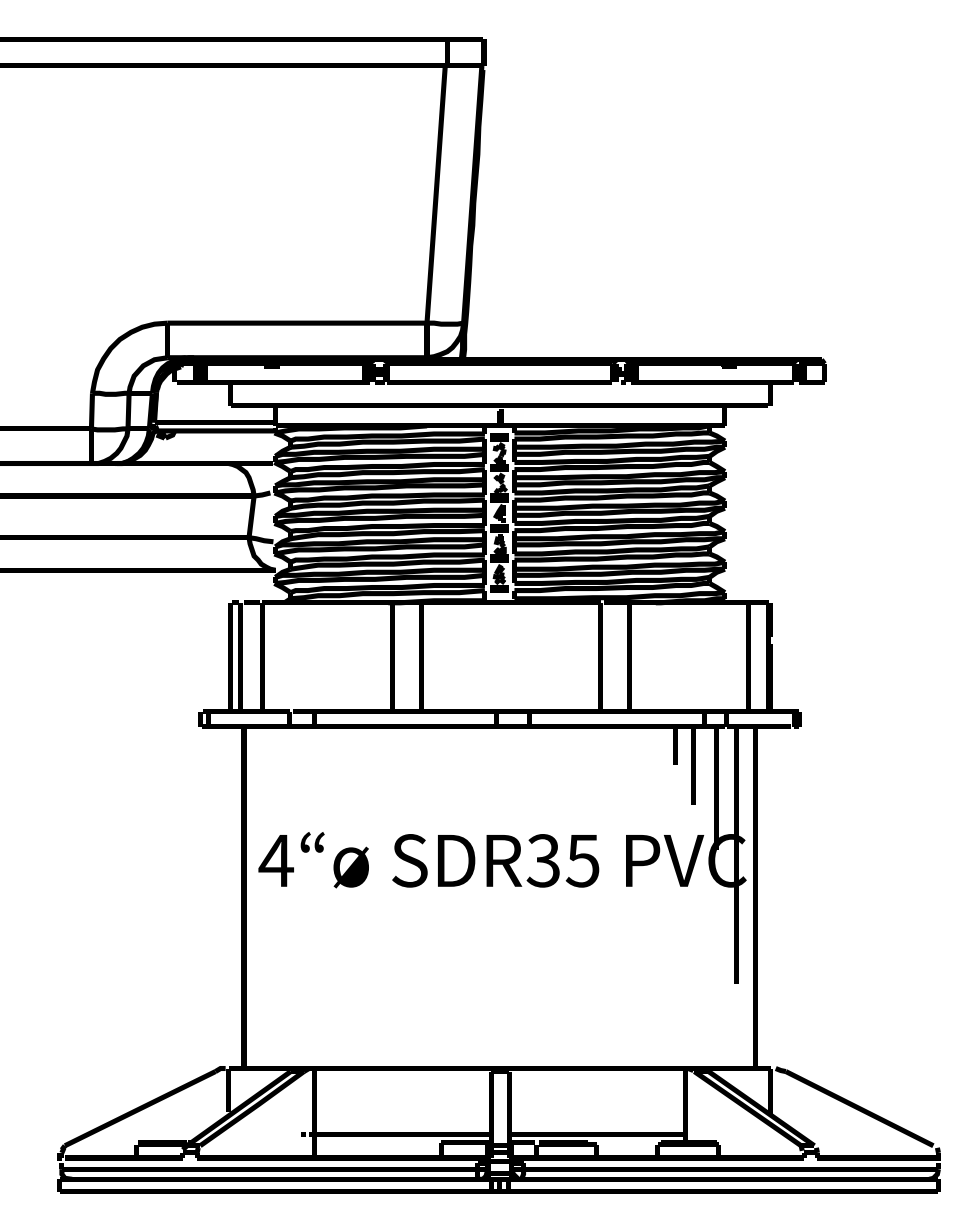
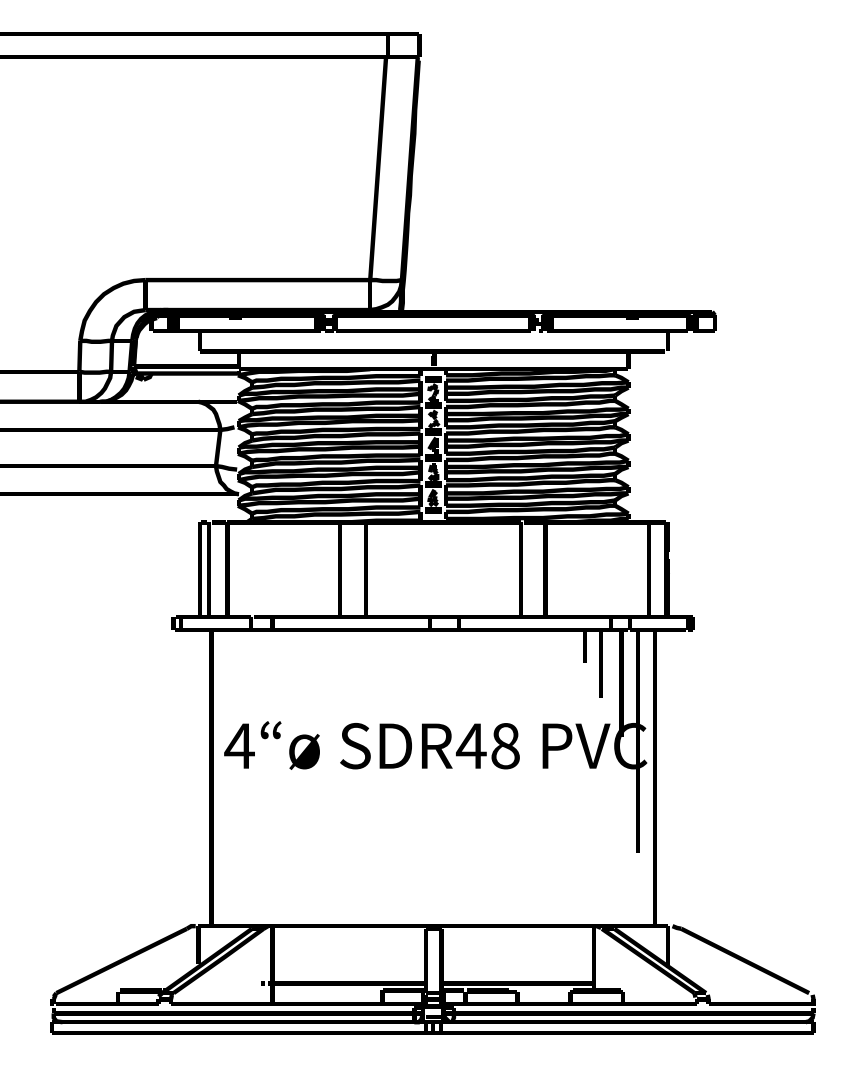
text: (562, 860) -> (487, 745), SDR35 -> SDR48

